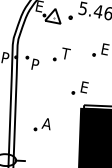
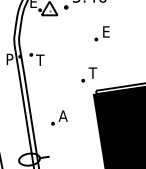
part: (61, 54) -> (64, 45), removed
text: (35, 63) -> (40, 59), P -> T
text: (84, 86) -> (92, 72), E -> T

